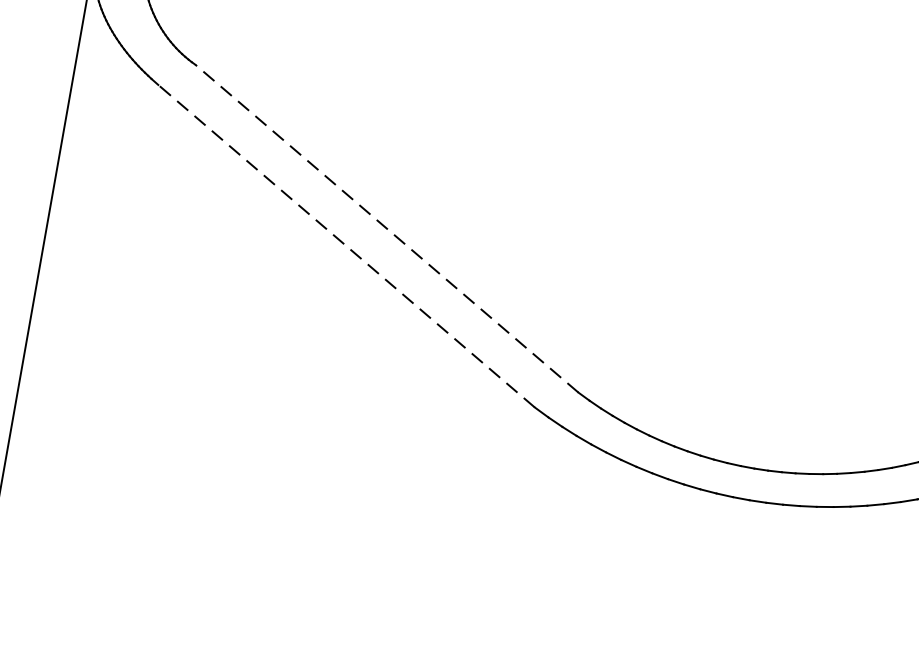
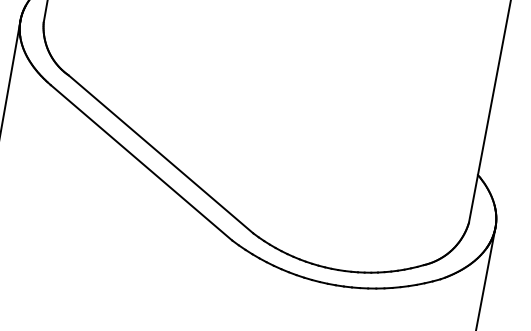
line: (385, 228) -> (160, 154), dashed -> solid
line: (346, 245) -> (141, 162), dashed -> solid

